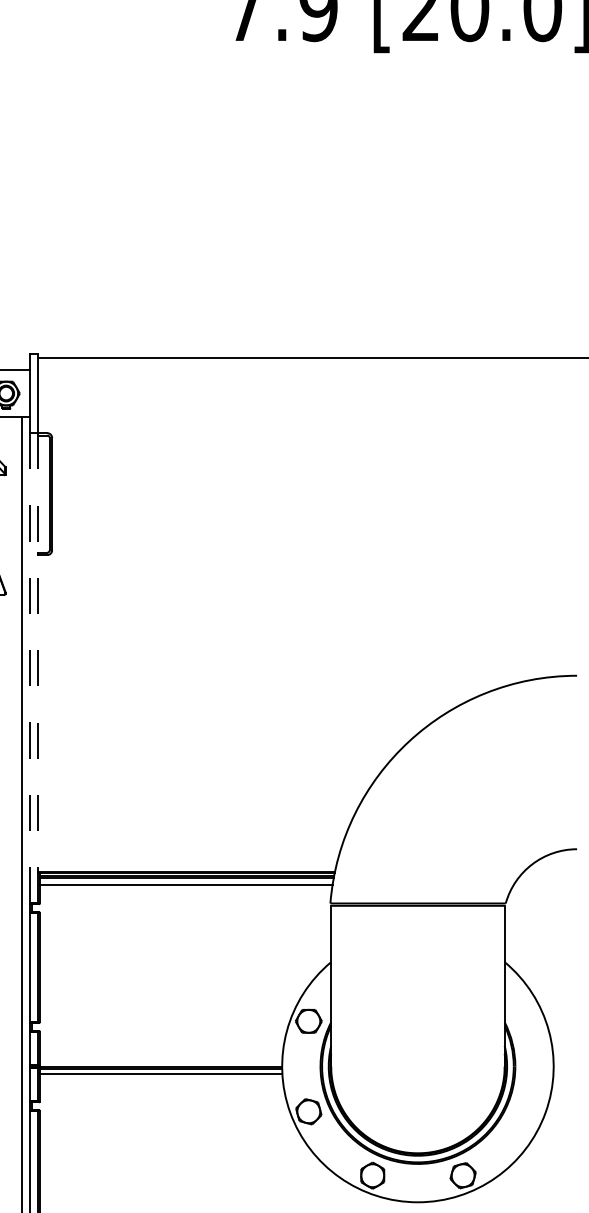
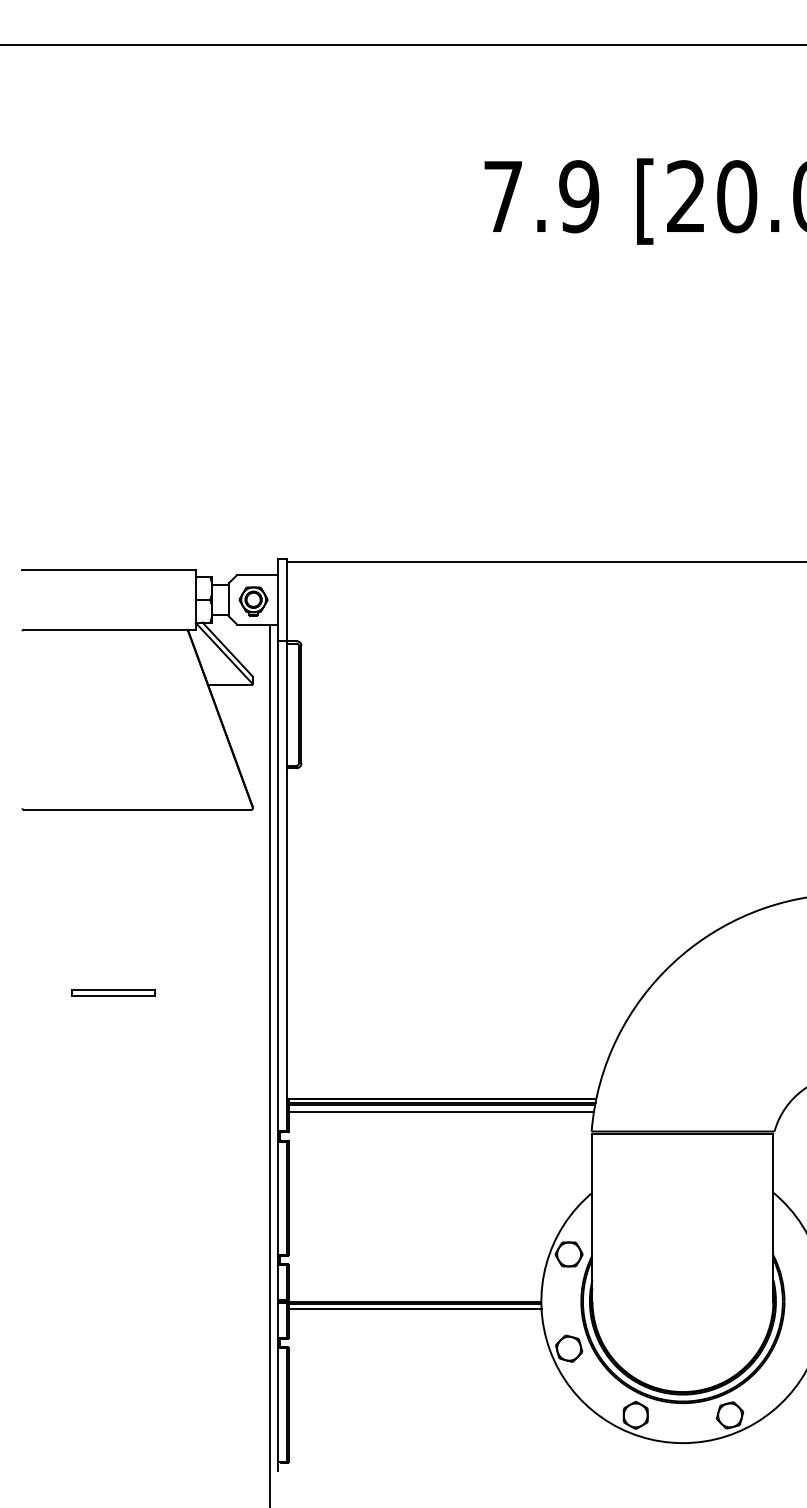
line: (30, 667) -> (278, 885), dashed -> solid
line: (37, 668) -> (286, 886), dashed -> solid

